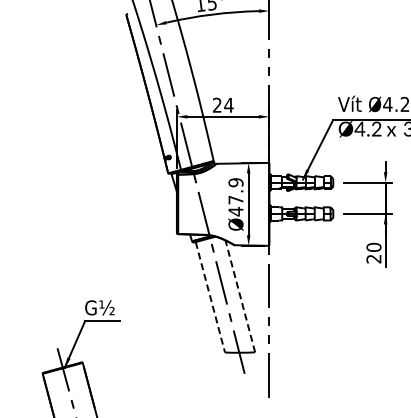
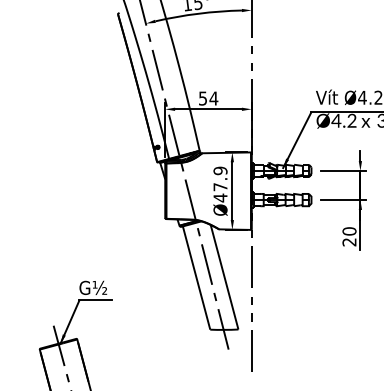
text: (217, 104) -> (203, 97), 24 -> 54
line: (240, 296) -> (224, 277), dashed -> solid
line: (210, 297) -> (196, 278), dashed -> solid

